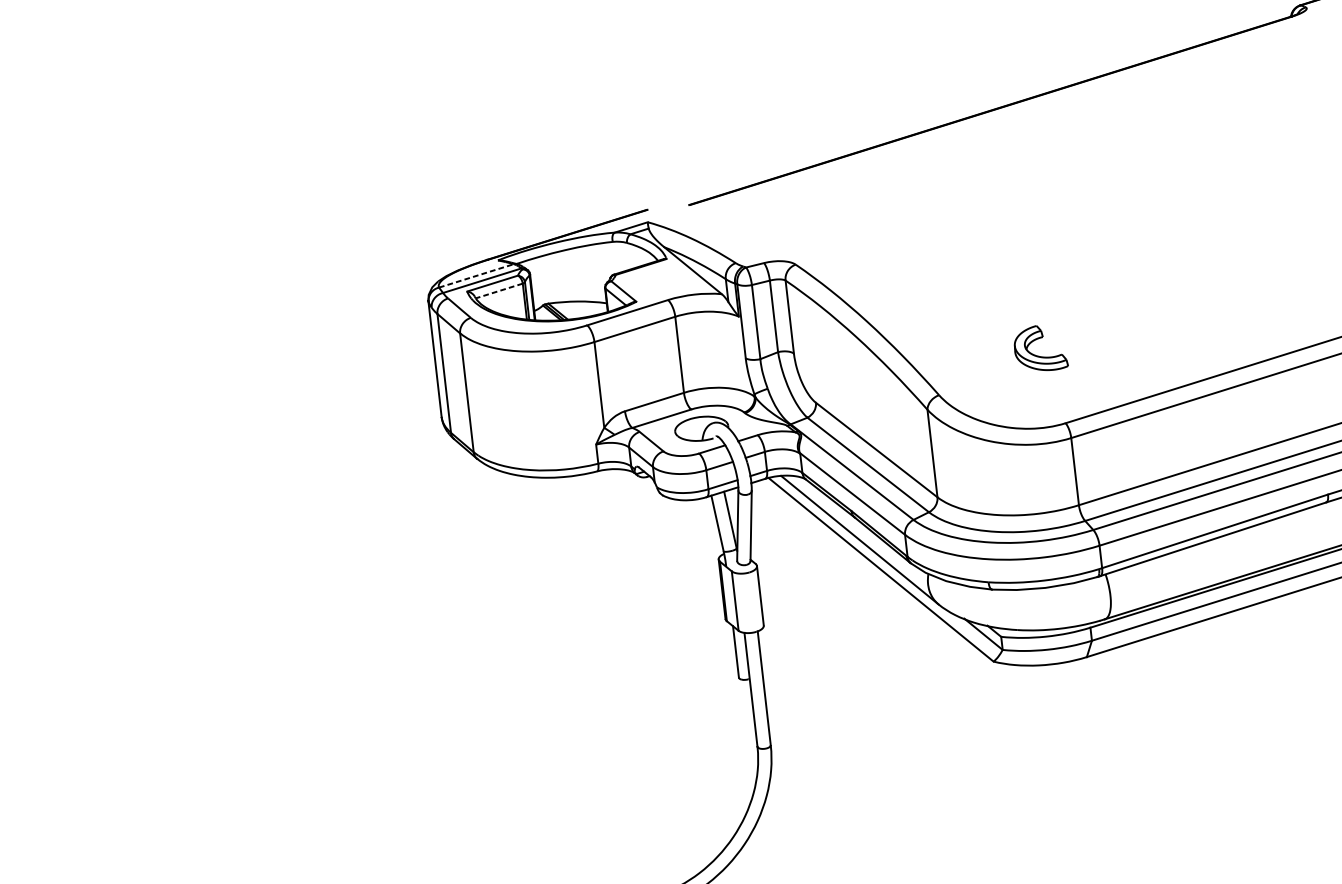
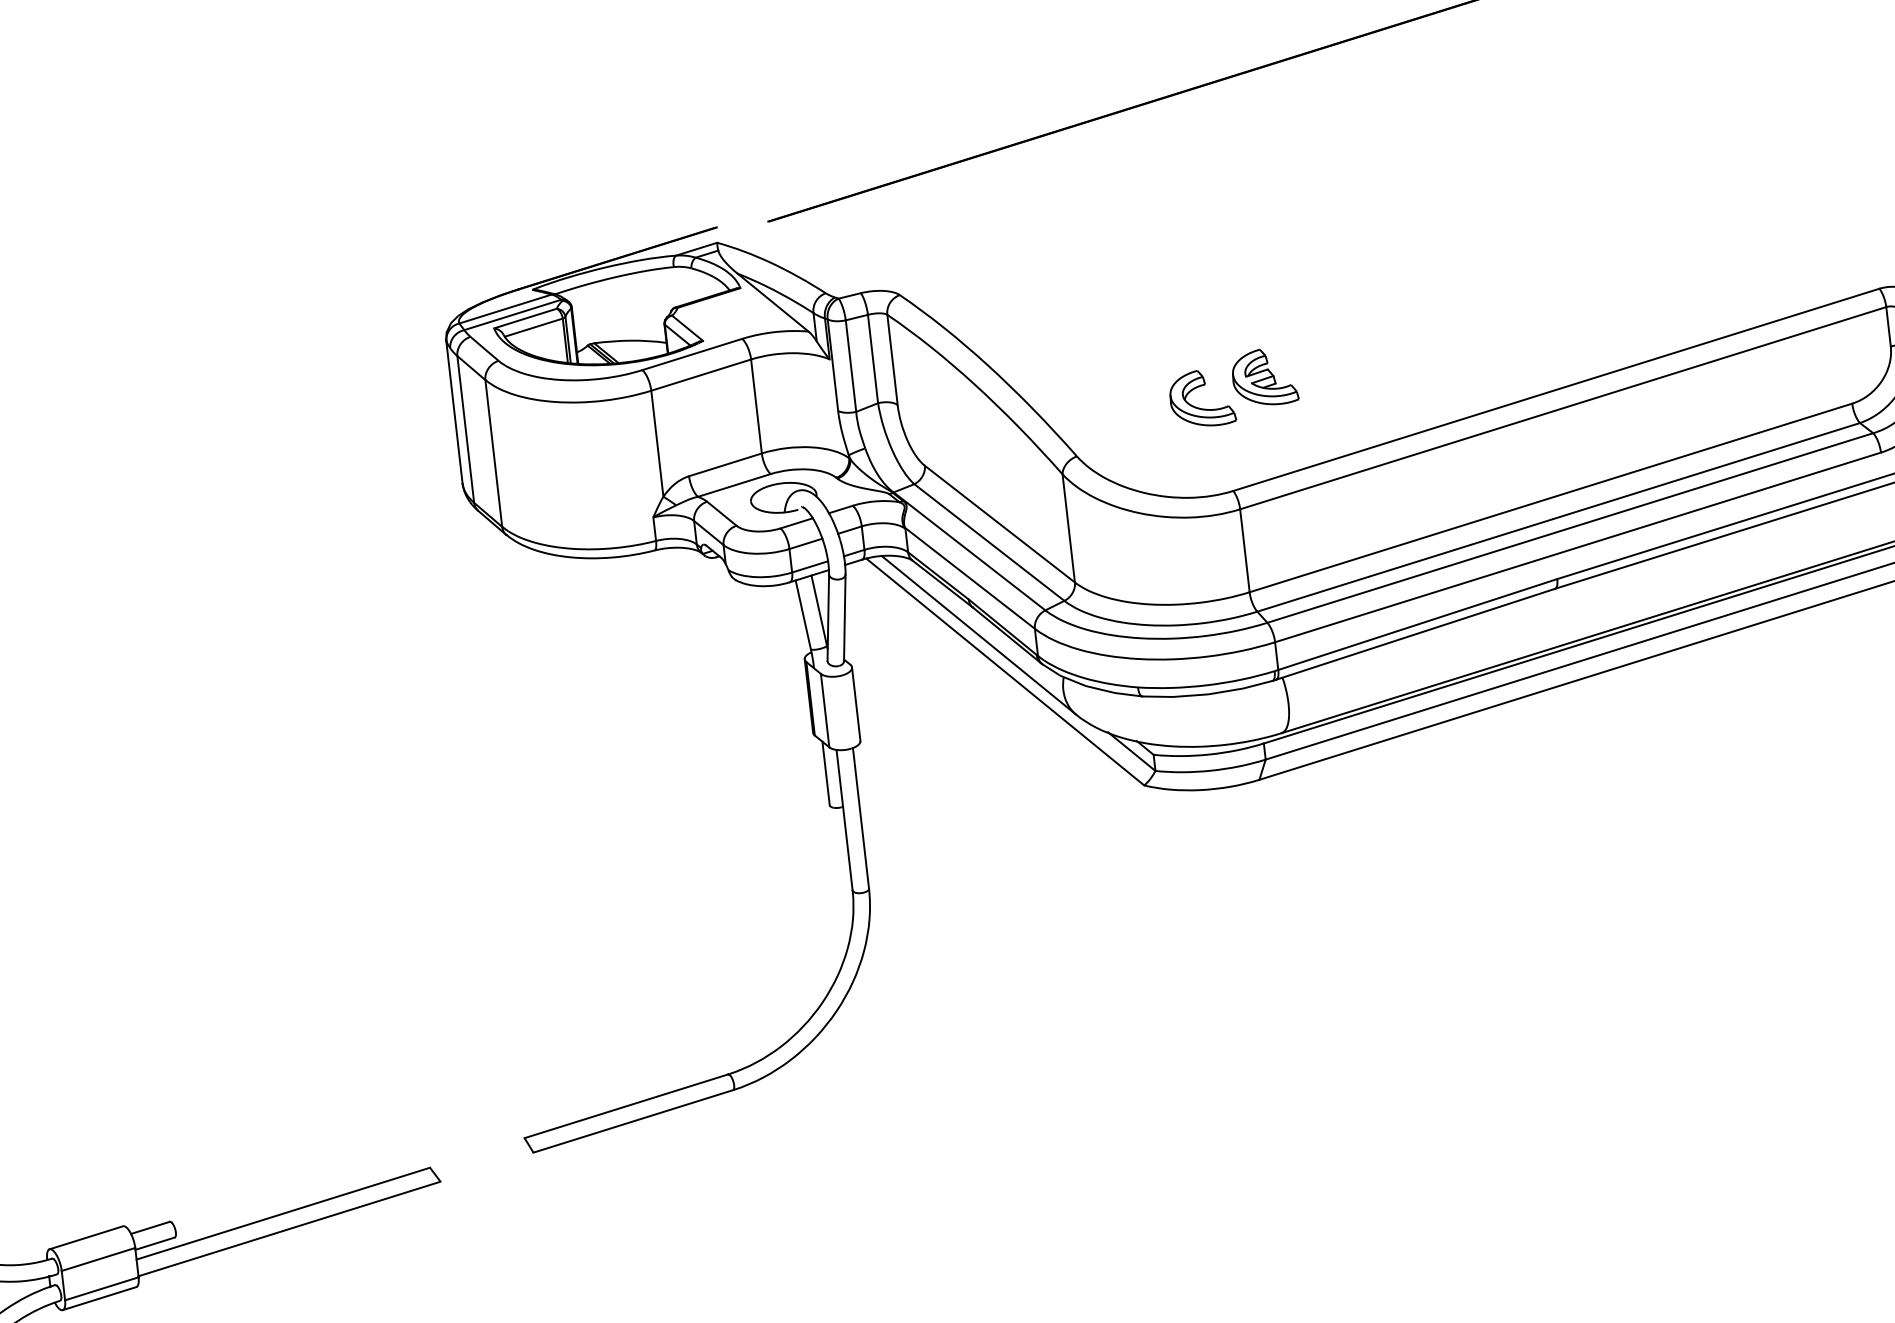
line: (477, 275) -> (506, 308), dashed -> solid
line: (499, 290) -> (533, 327), dashed -> solid
part: (1091, 331) -> (1265, 377), added

